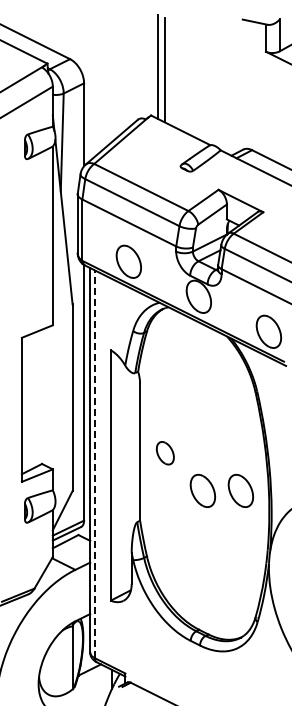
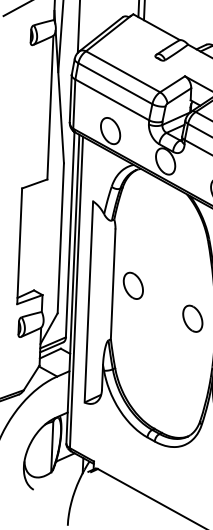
part: (165, 453) -> (133, 286), size x1.43
line: (94, 464) -> (76, 292), dashed -> solid
part: (202, 490) -> (161, 317), removed

